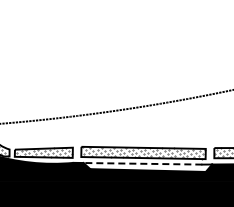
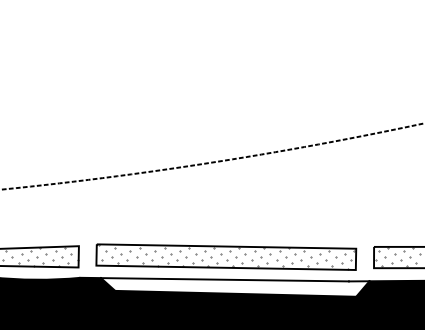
line: (142, 163) -> (224, 279), dashed -> solid

